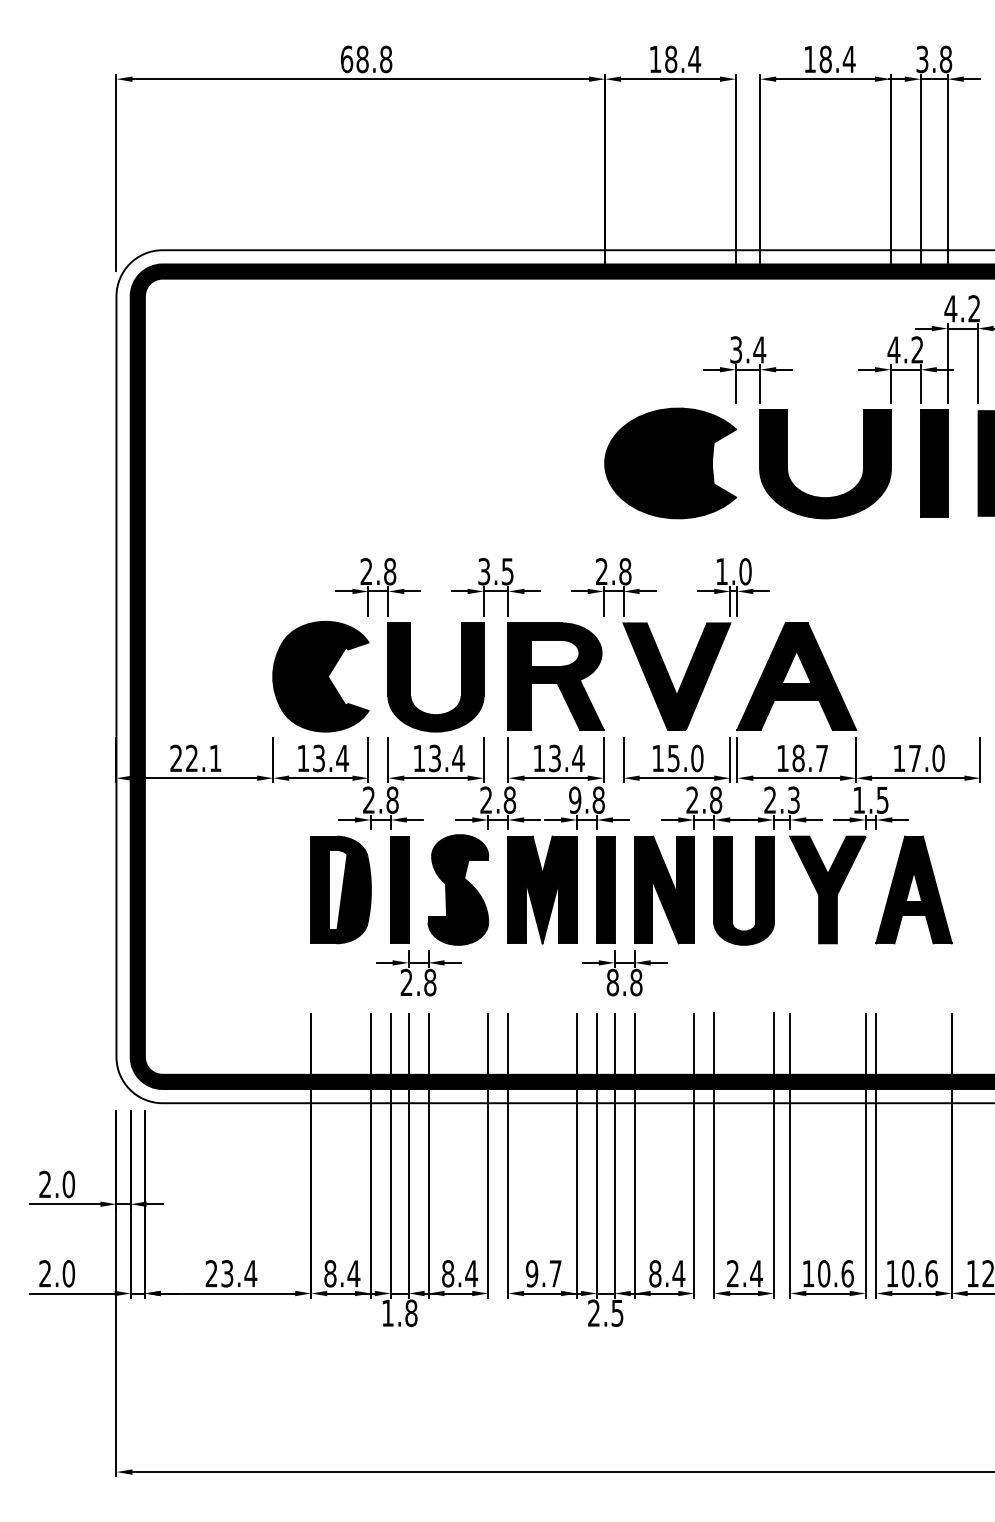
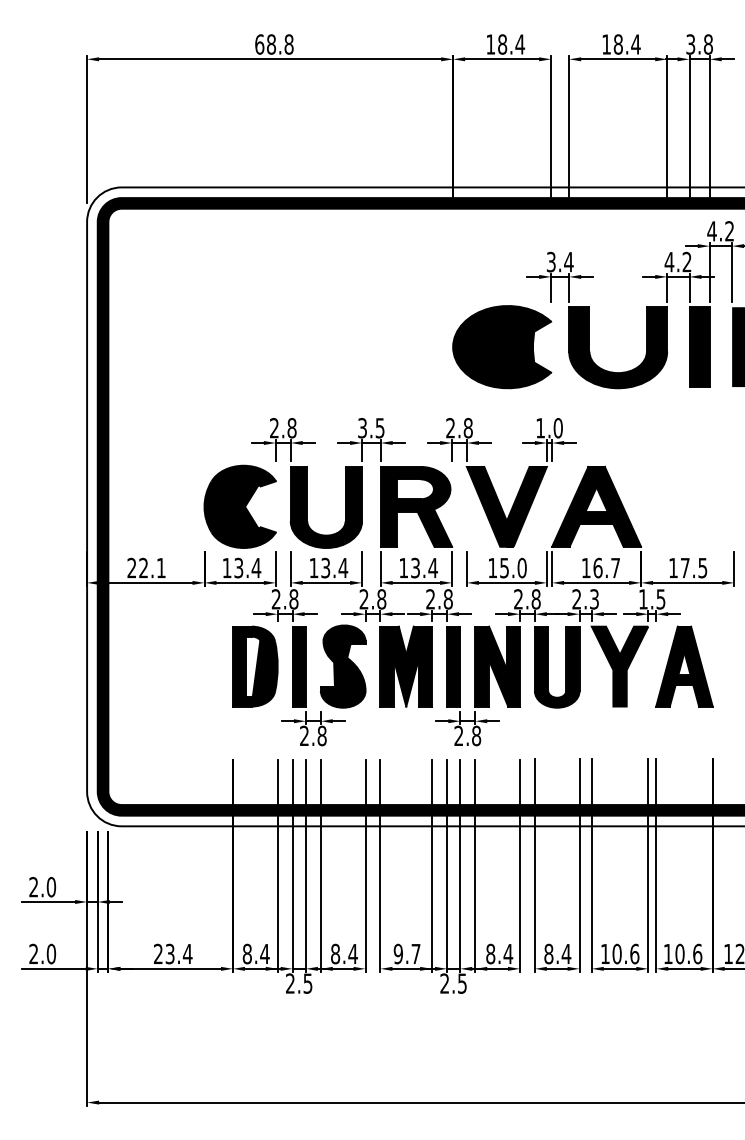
text: (797, 757) -> (597, 567), 18.7 -> 16.7
text: (938, 757) -> (702, 567), 17.0 -> 17.5
text: (574, 800) -> (430, 599), 9.8 -> 2.8
text: (612, 981) -> (458, 735), 8.8 -> 2.8
text: (732, 1273) -> (548, 953), 2.4 -> 8.4
text: (400, 1313) -> (299, 983), 1.8 -> 2.5

